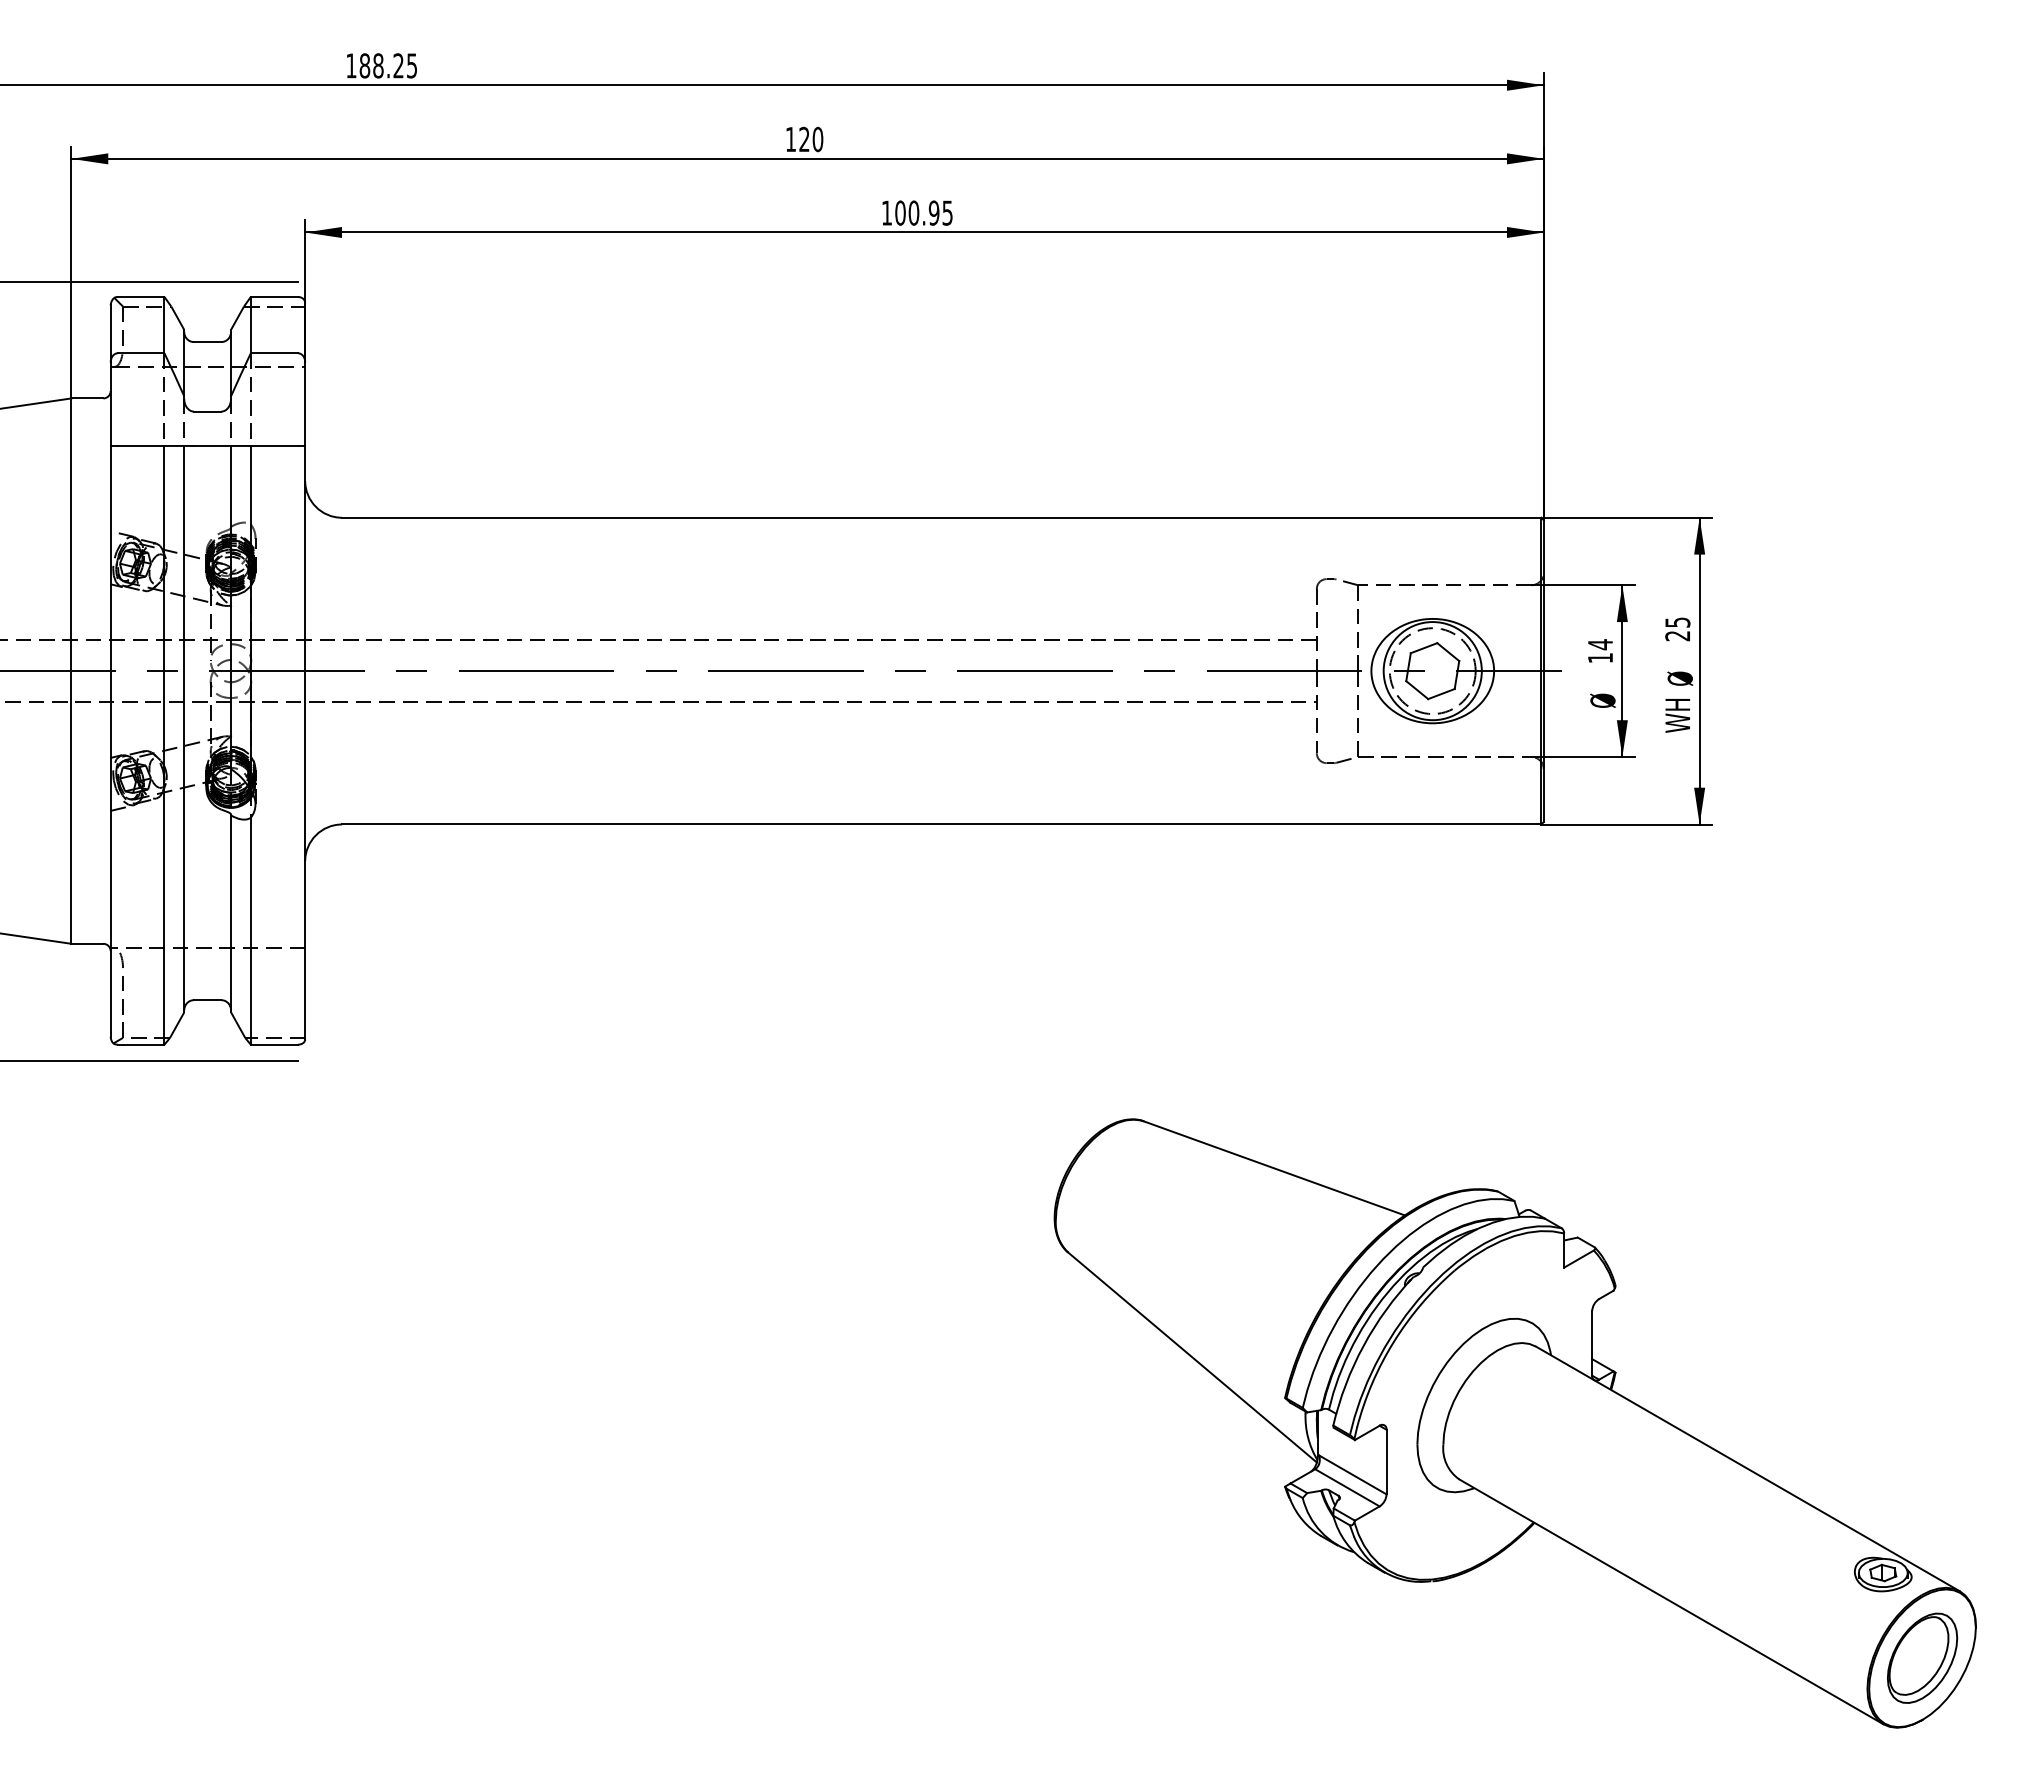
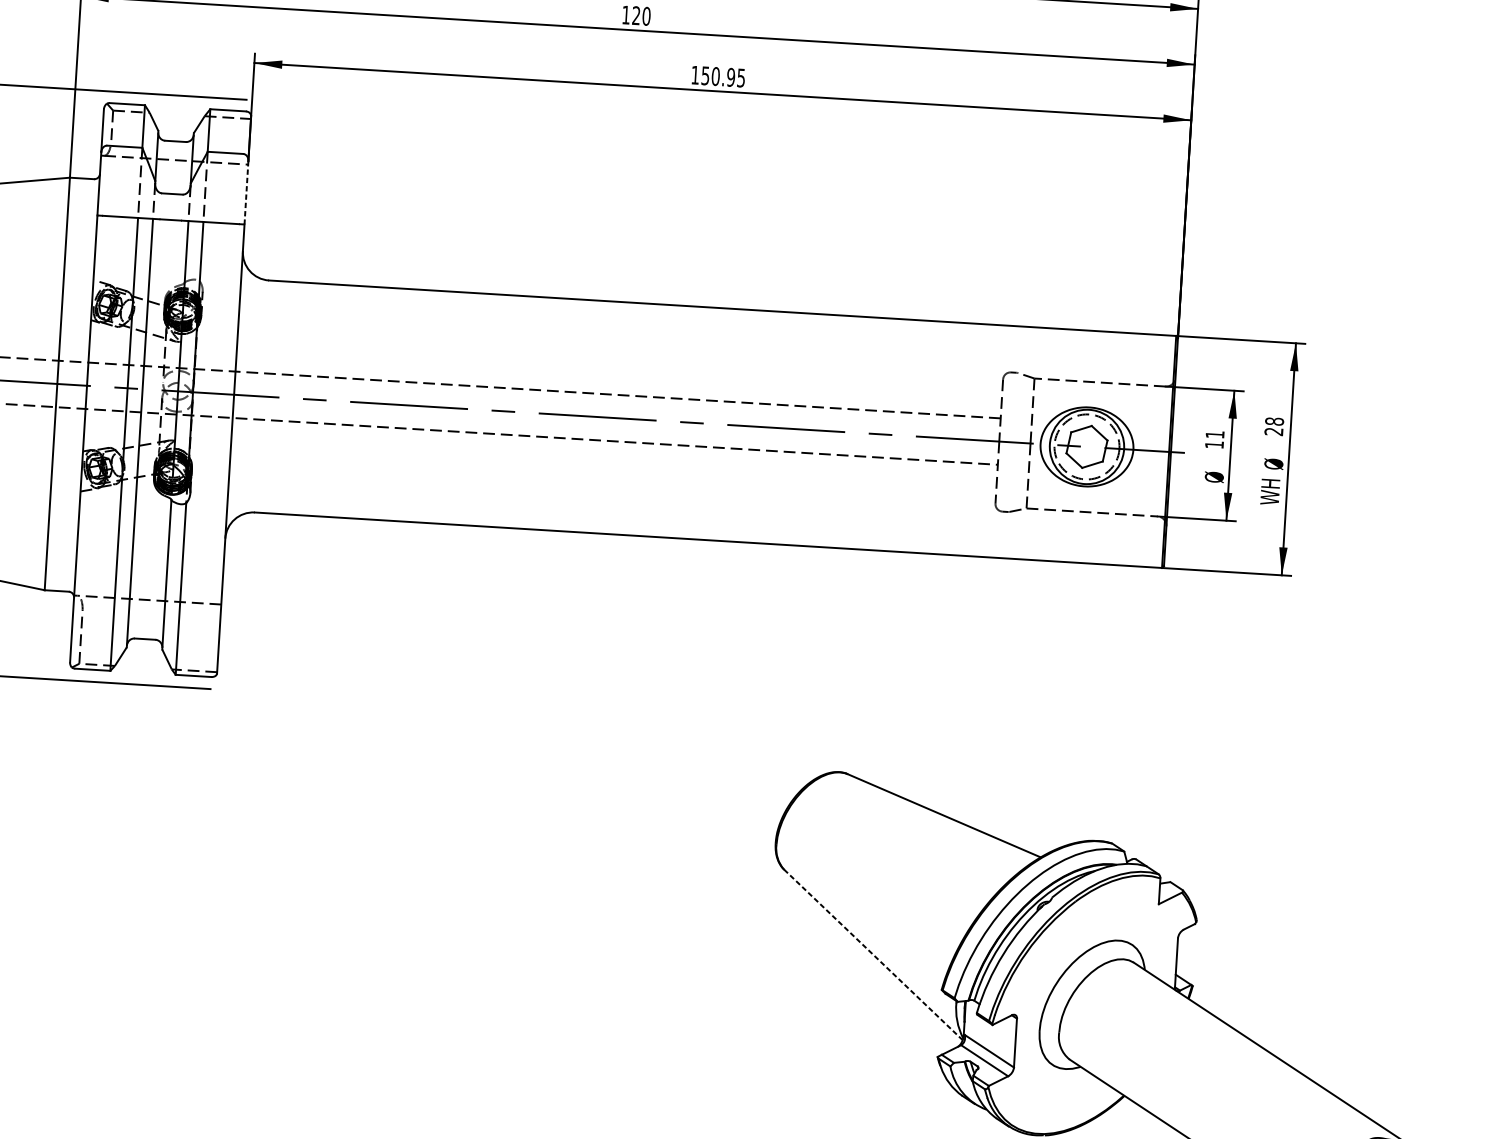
text: (900, 212) -> (705, 75), 100.95 -> 150.95
line: (305, 404) -> (246, 193), solid -> dashed
text: (1677, 622) -> (1274, 421), 25 -> 28
text: (1600, 644) -> (1215, 434), 14 -> 11
line: (1192, 1357) -> (873, 955), solid -> dashed

